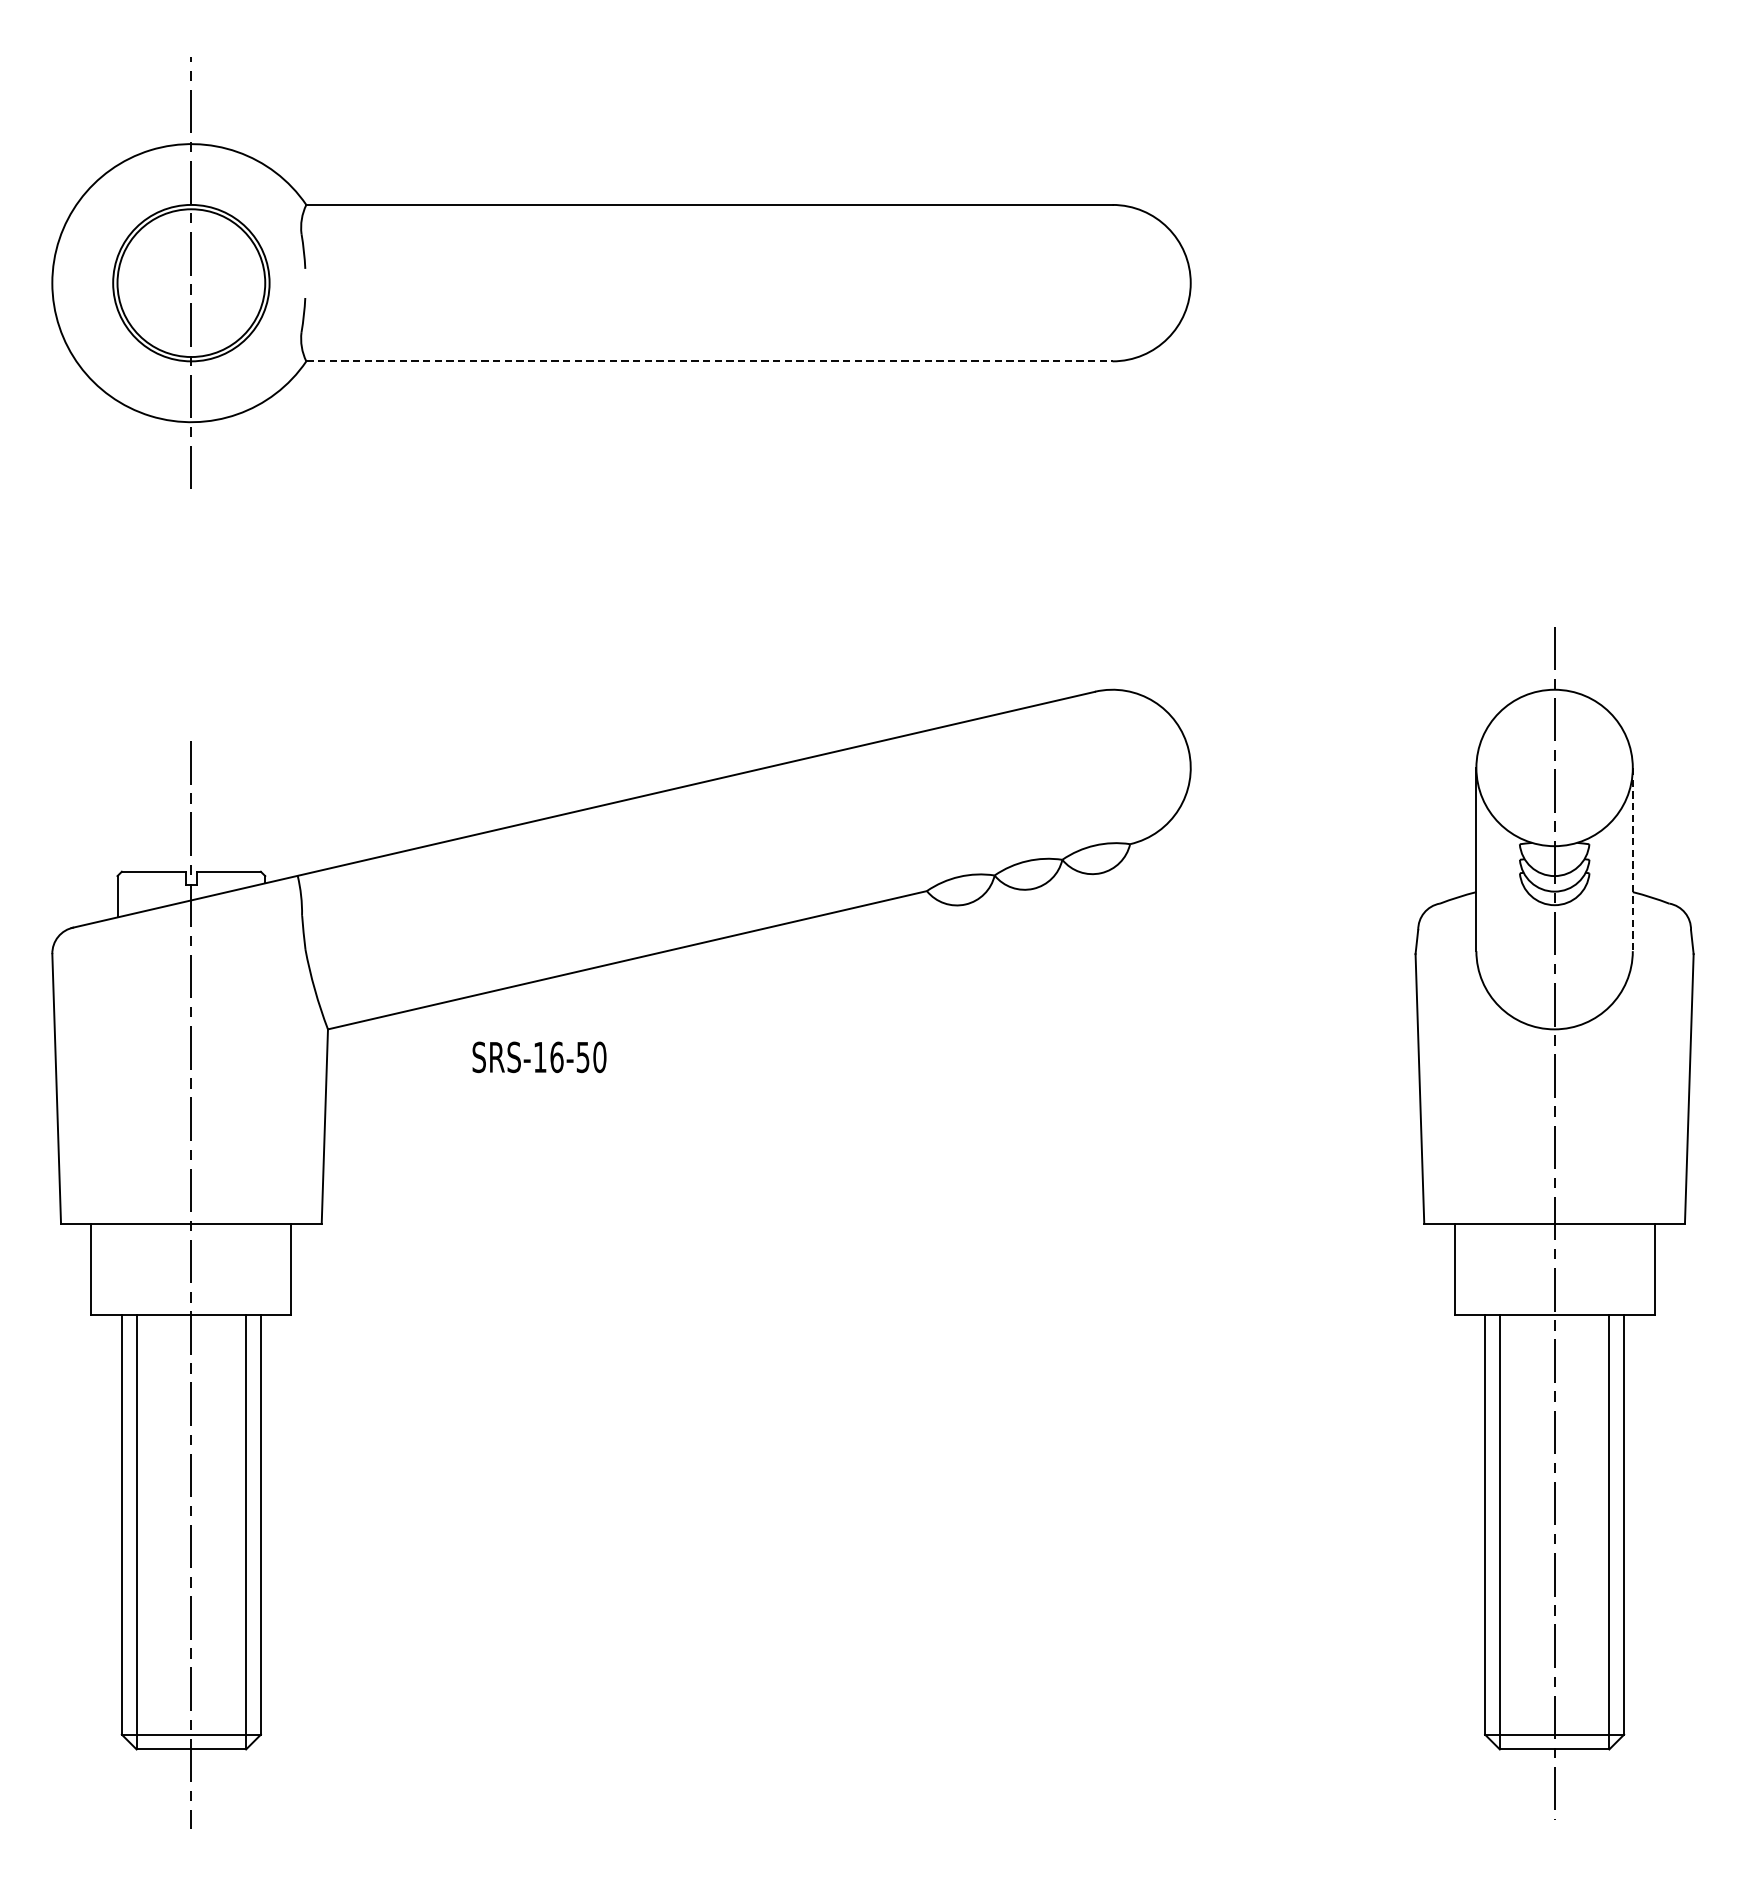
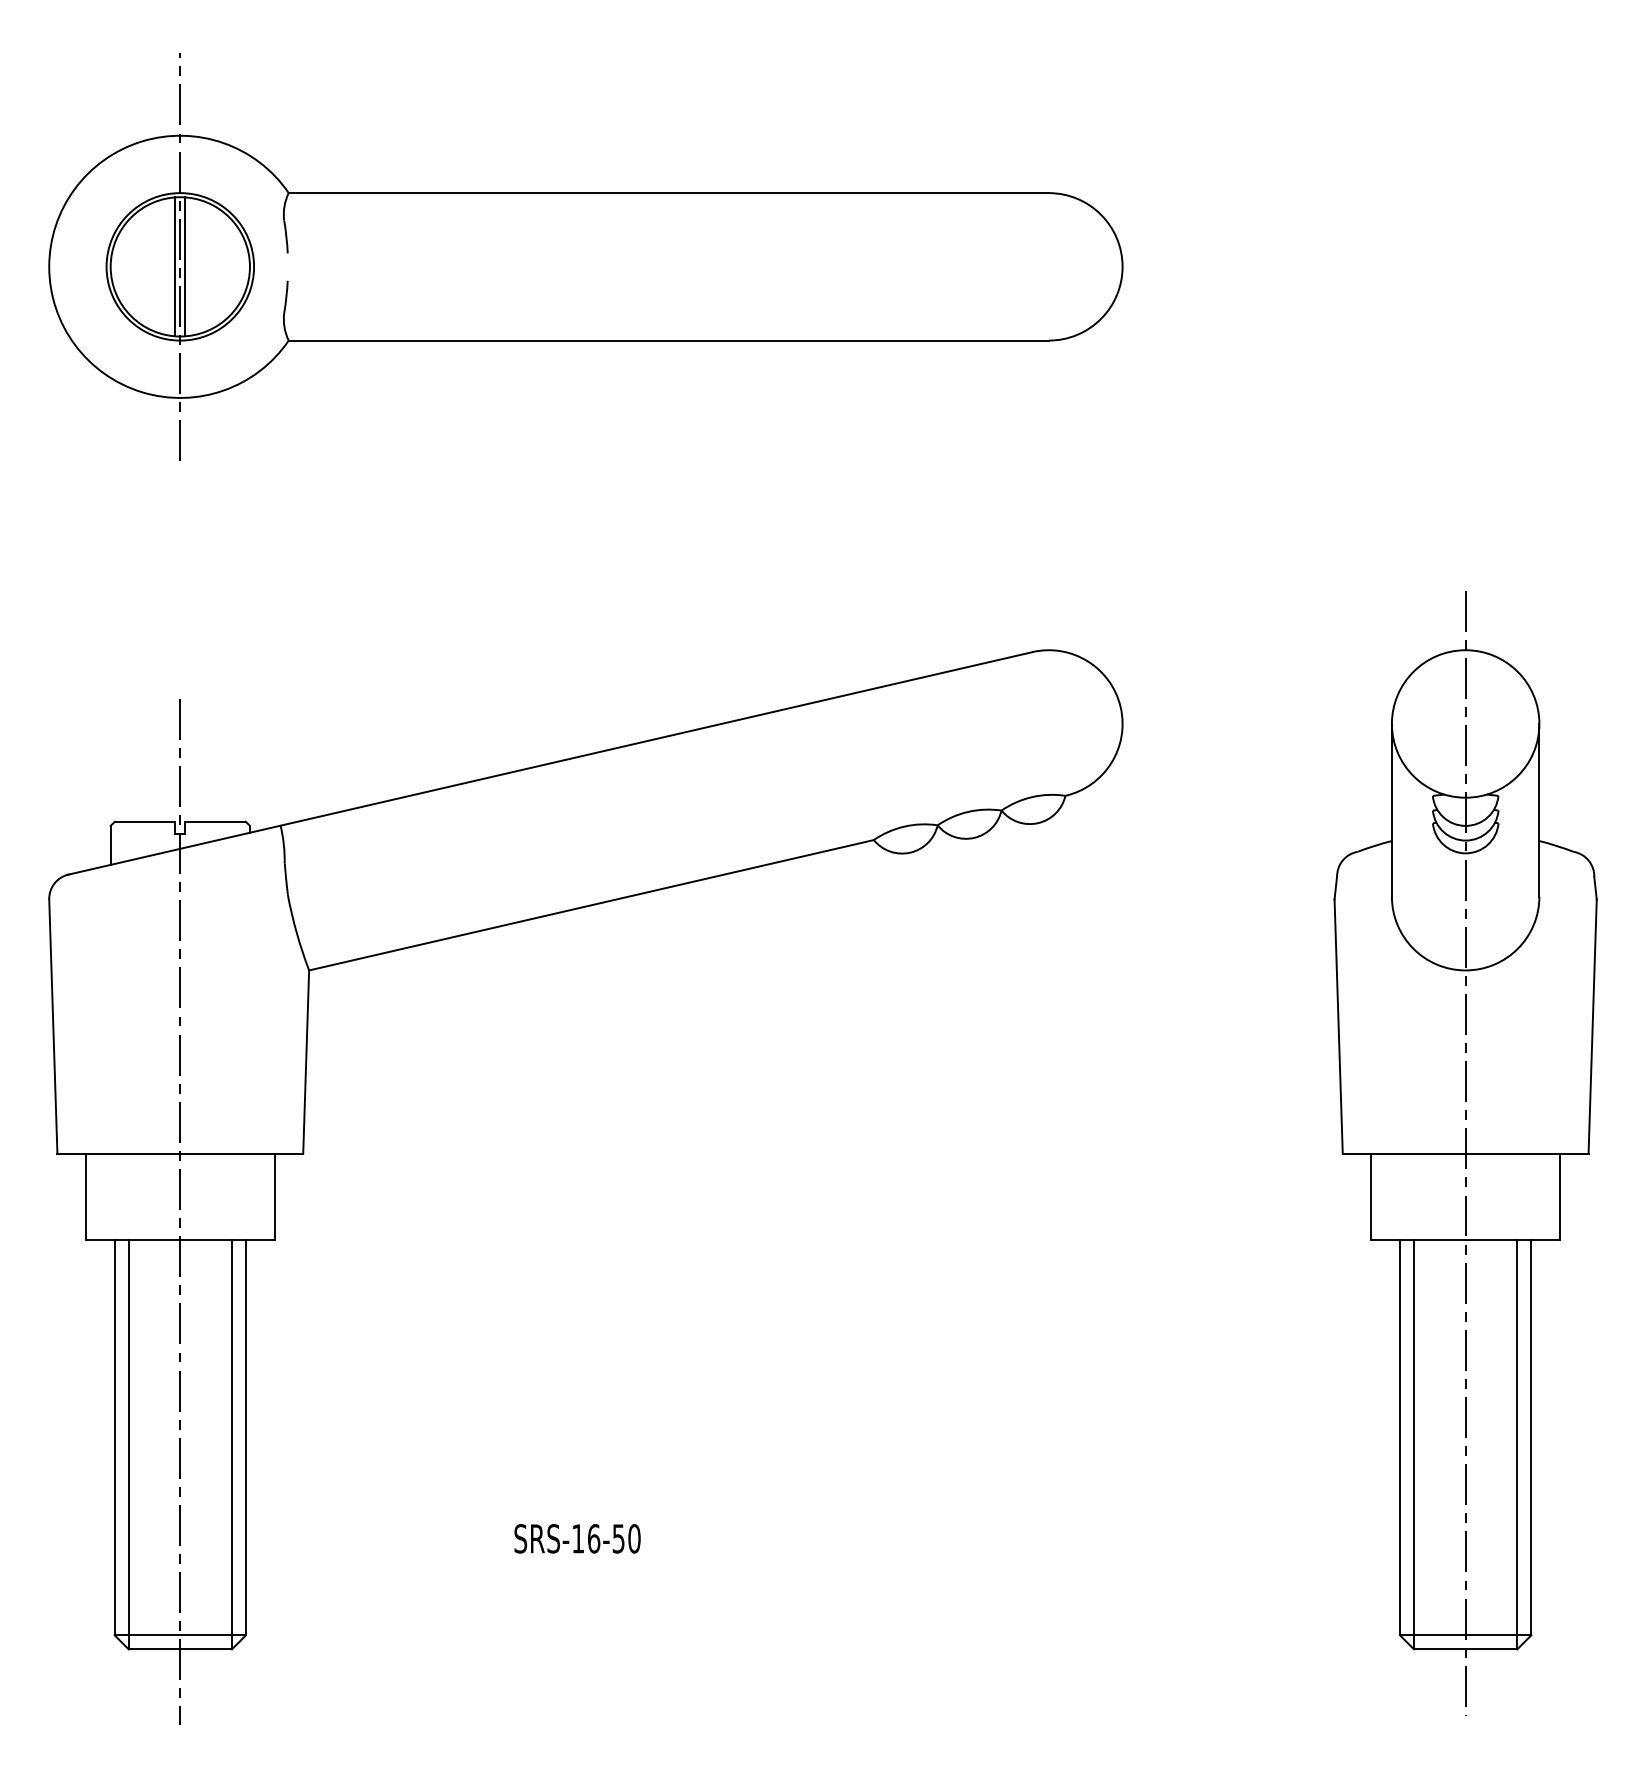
line: (186, 282) -> (175, 266), added
line: (196, 282) -> (185, 266), added
line: (710, 361) -> (669, 340), dashed -> solid
line: (1632, 859) -> (1539, 810), dashed -> solid
text: (539, 1057) -> (577, 1538), moved

